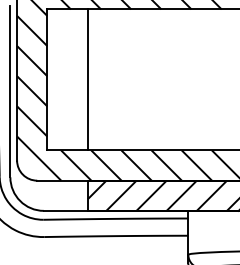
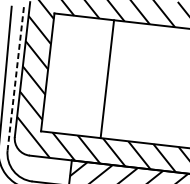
line: (87, 79) -> (107, 78), moved
line: (10, 91) -> (15, 78), solid -> dashed

